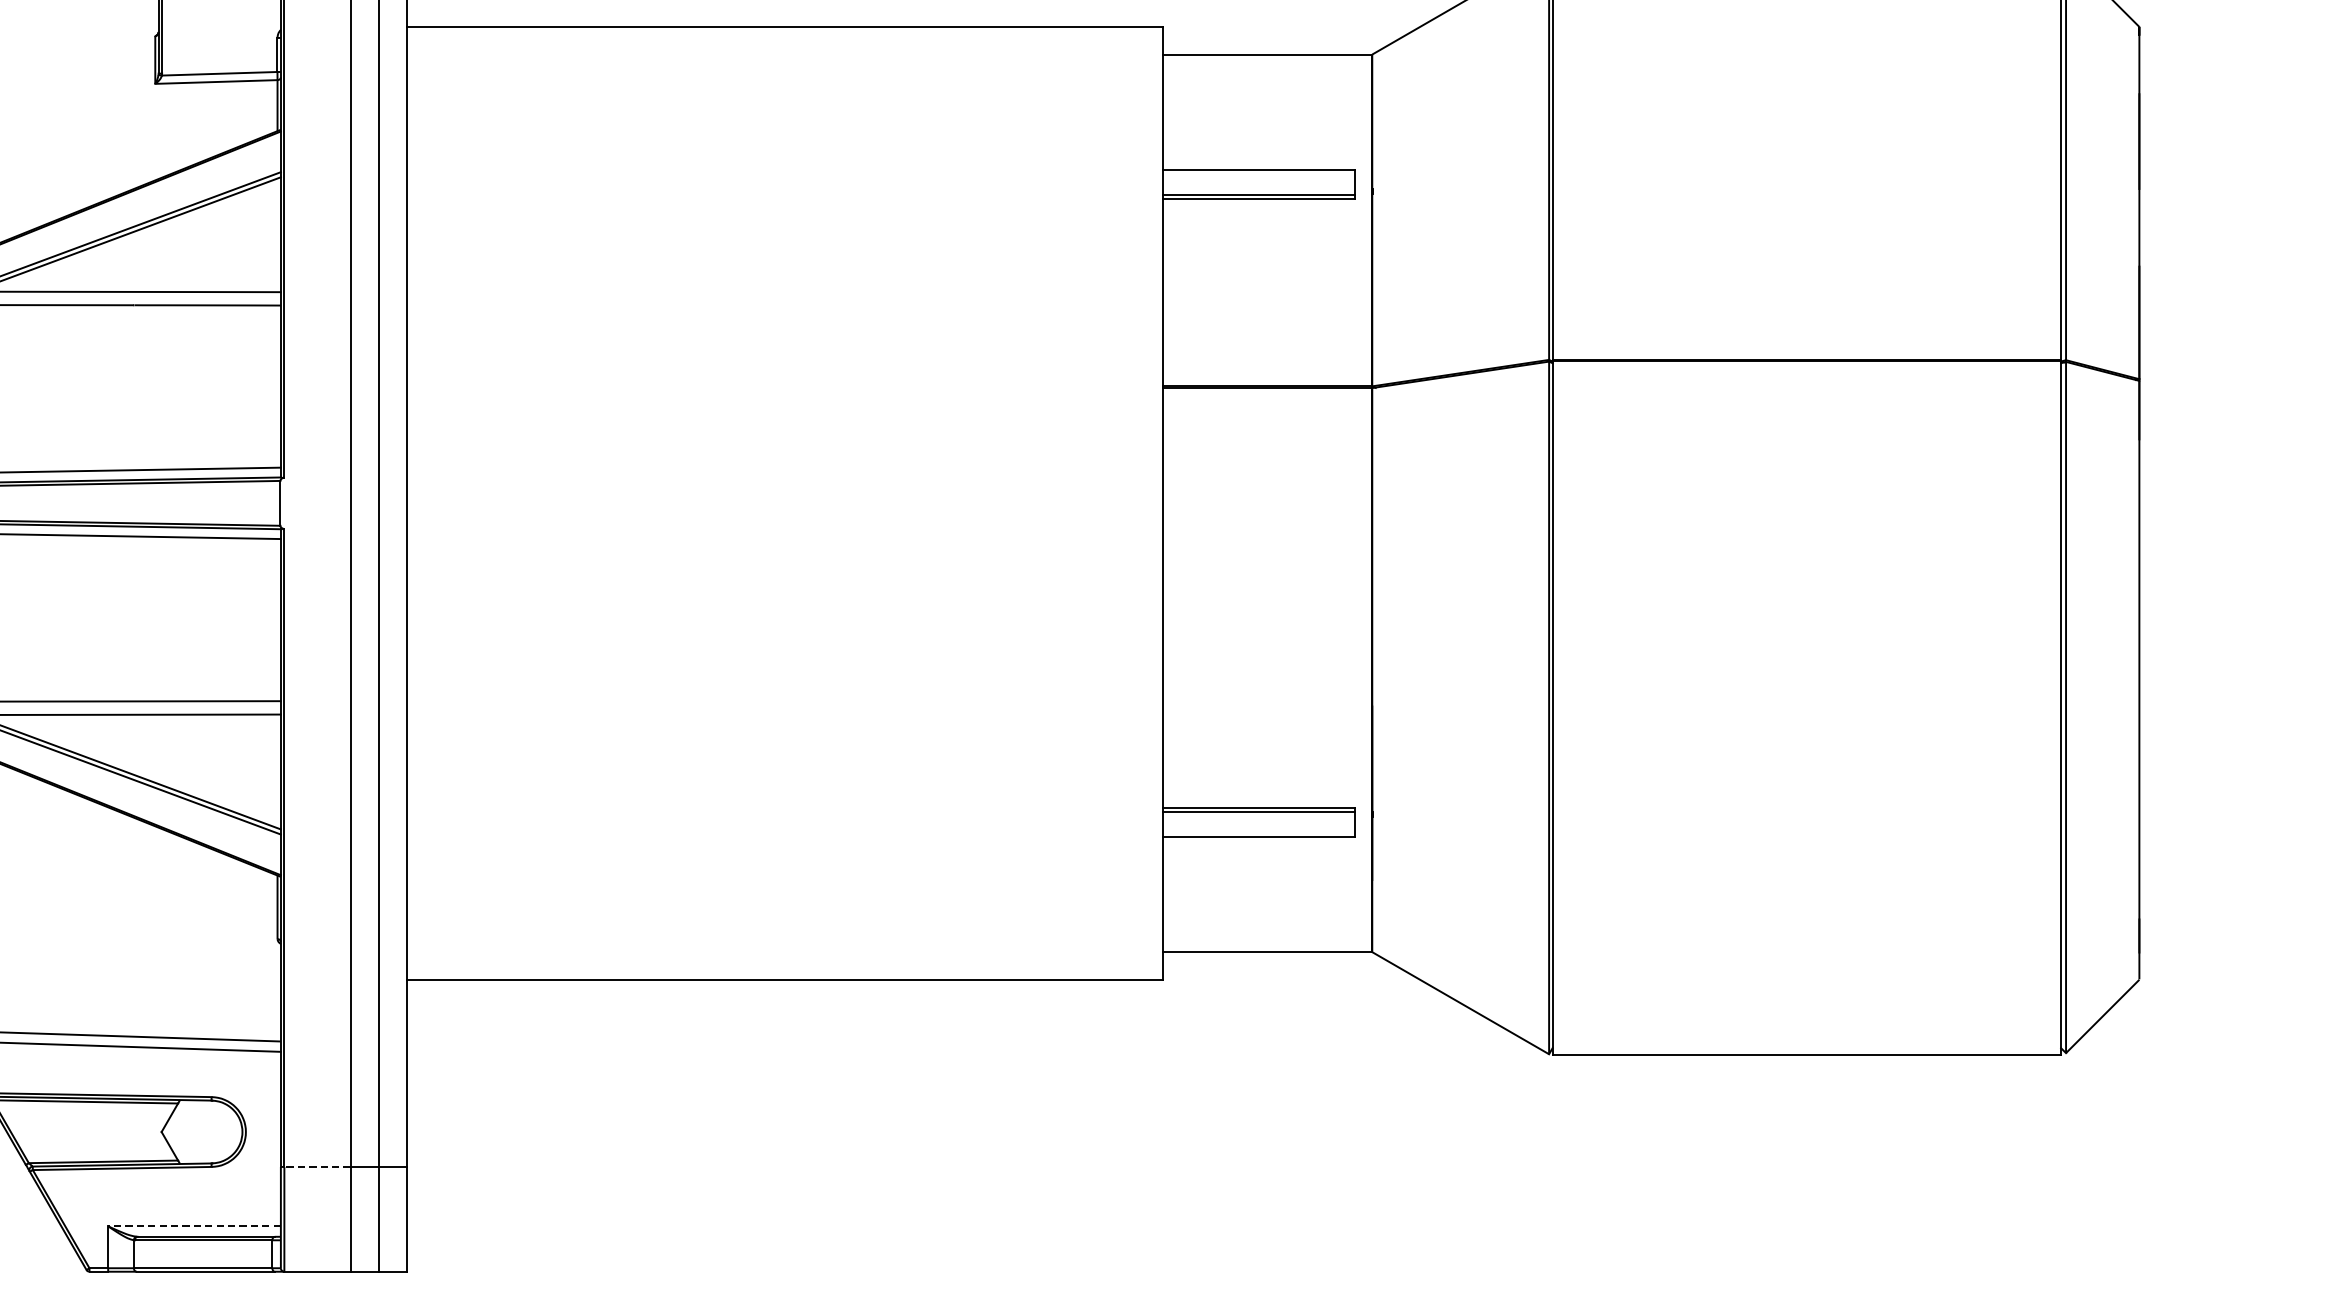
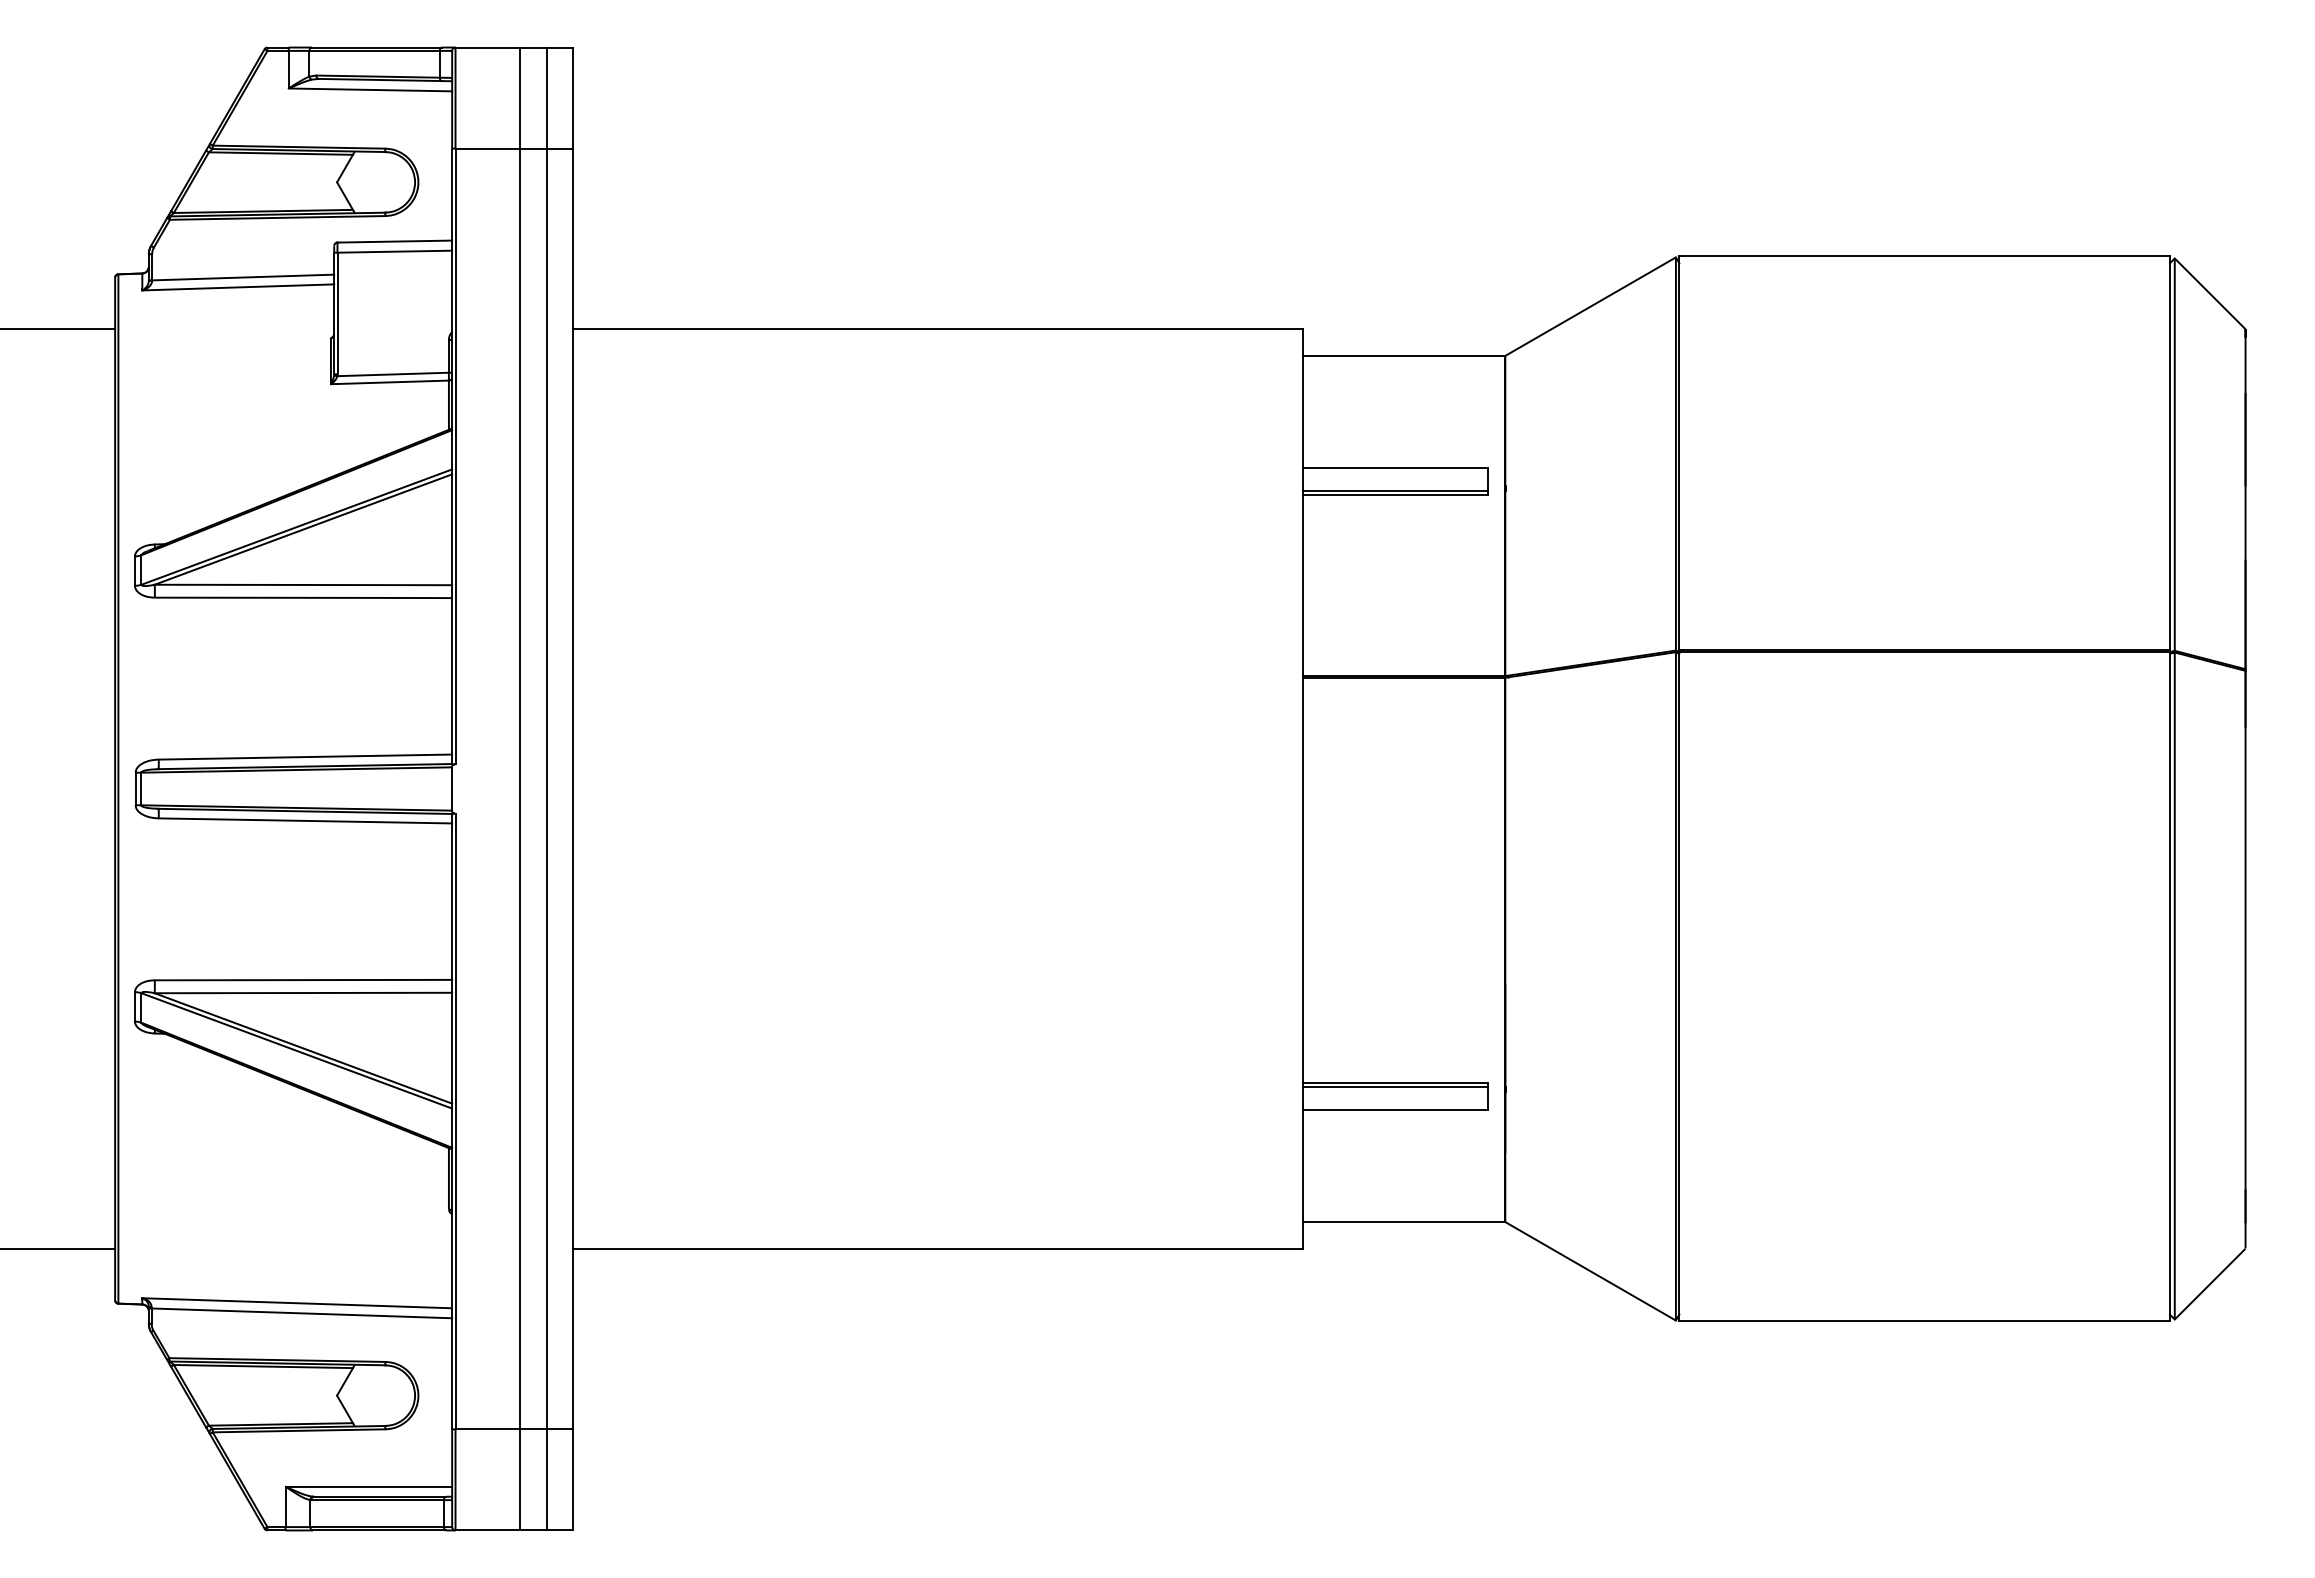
line: (317, 1167) -> (487, 1429), dashed -> solid
line: (194, 1226) -> (368, 1486), dashed -> solid

